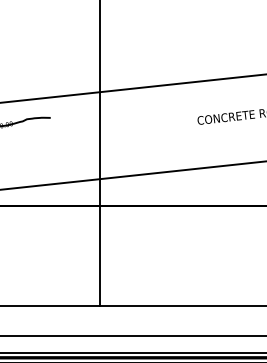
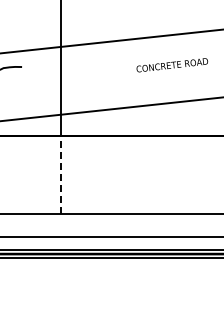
line: (100, 255) -> (60, 174), solid -> dashed

